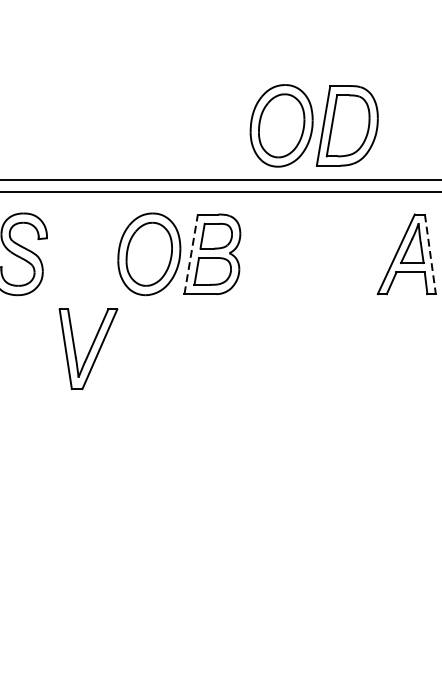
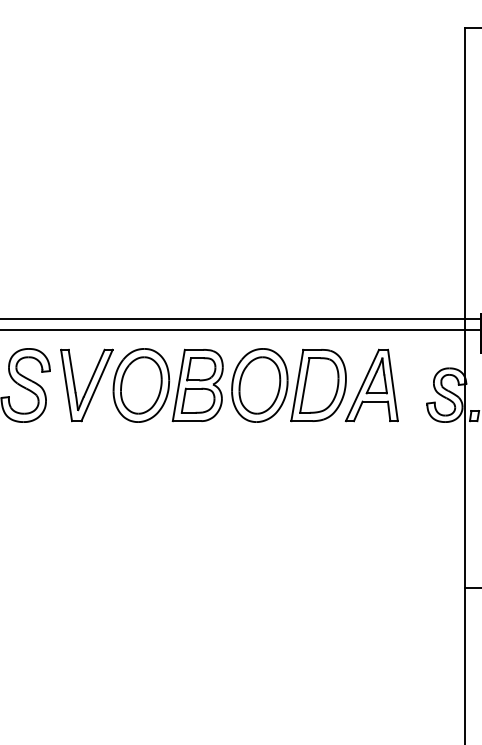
part: (313, 125) -> (288, 385), moved
line: (190, 254) -> (178, 385), dashed -> solid
line: (429, 254) -> (392, 385), dashed -> solid
part: (88, 349) -> (86, 385), moved

